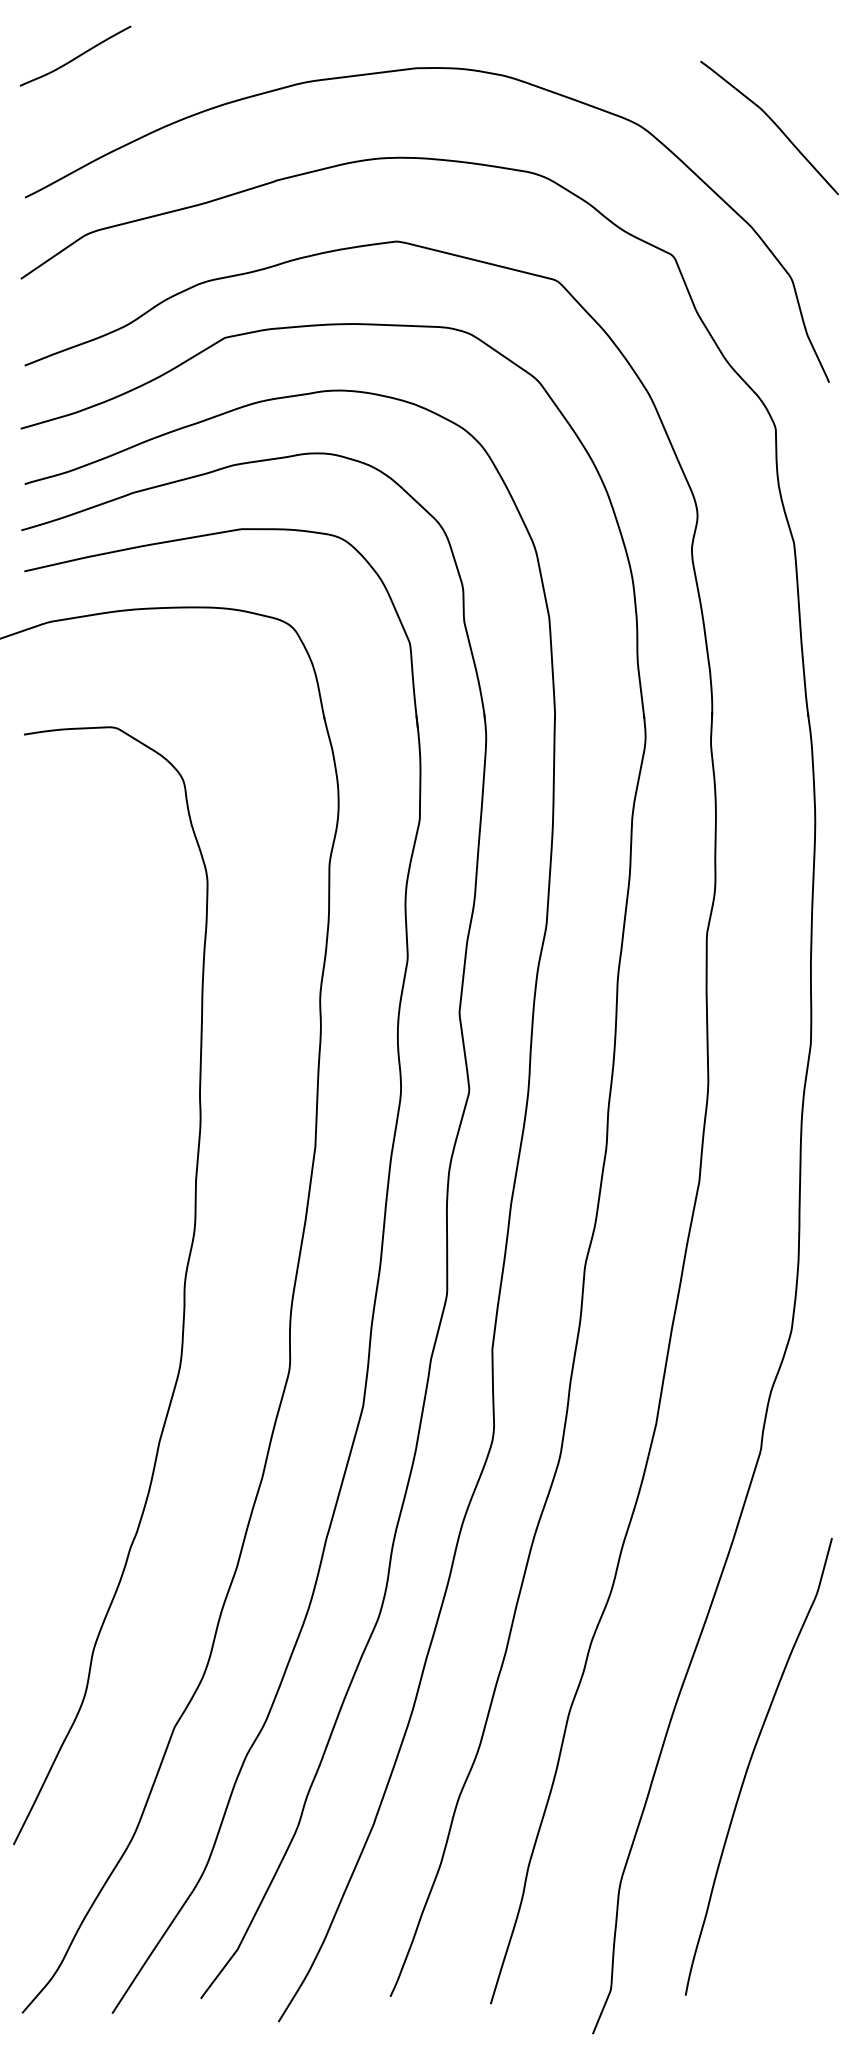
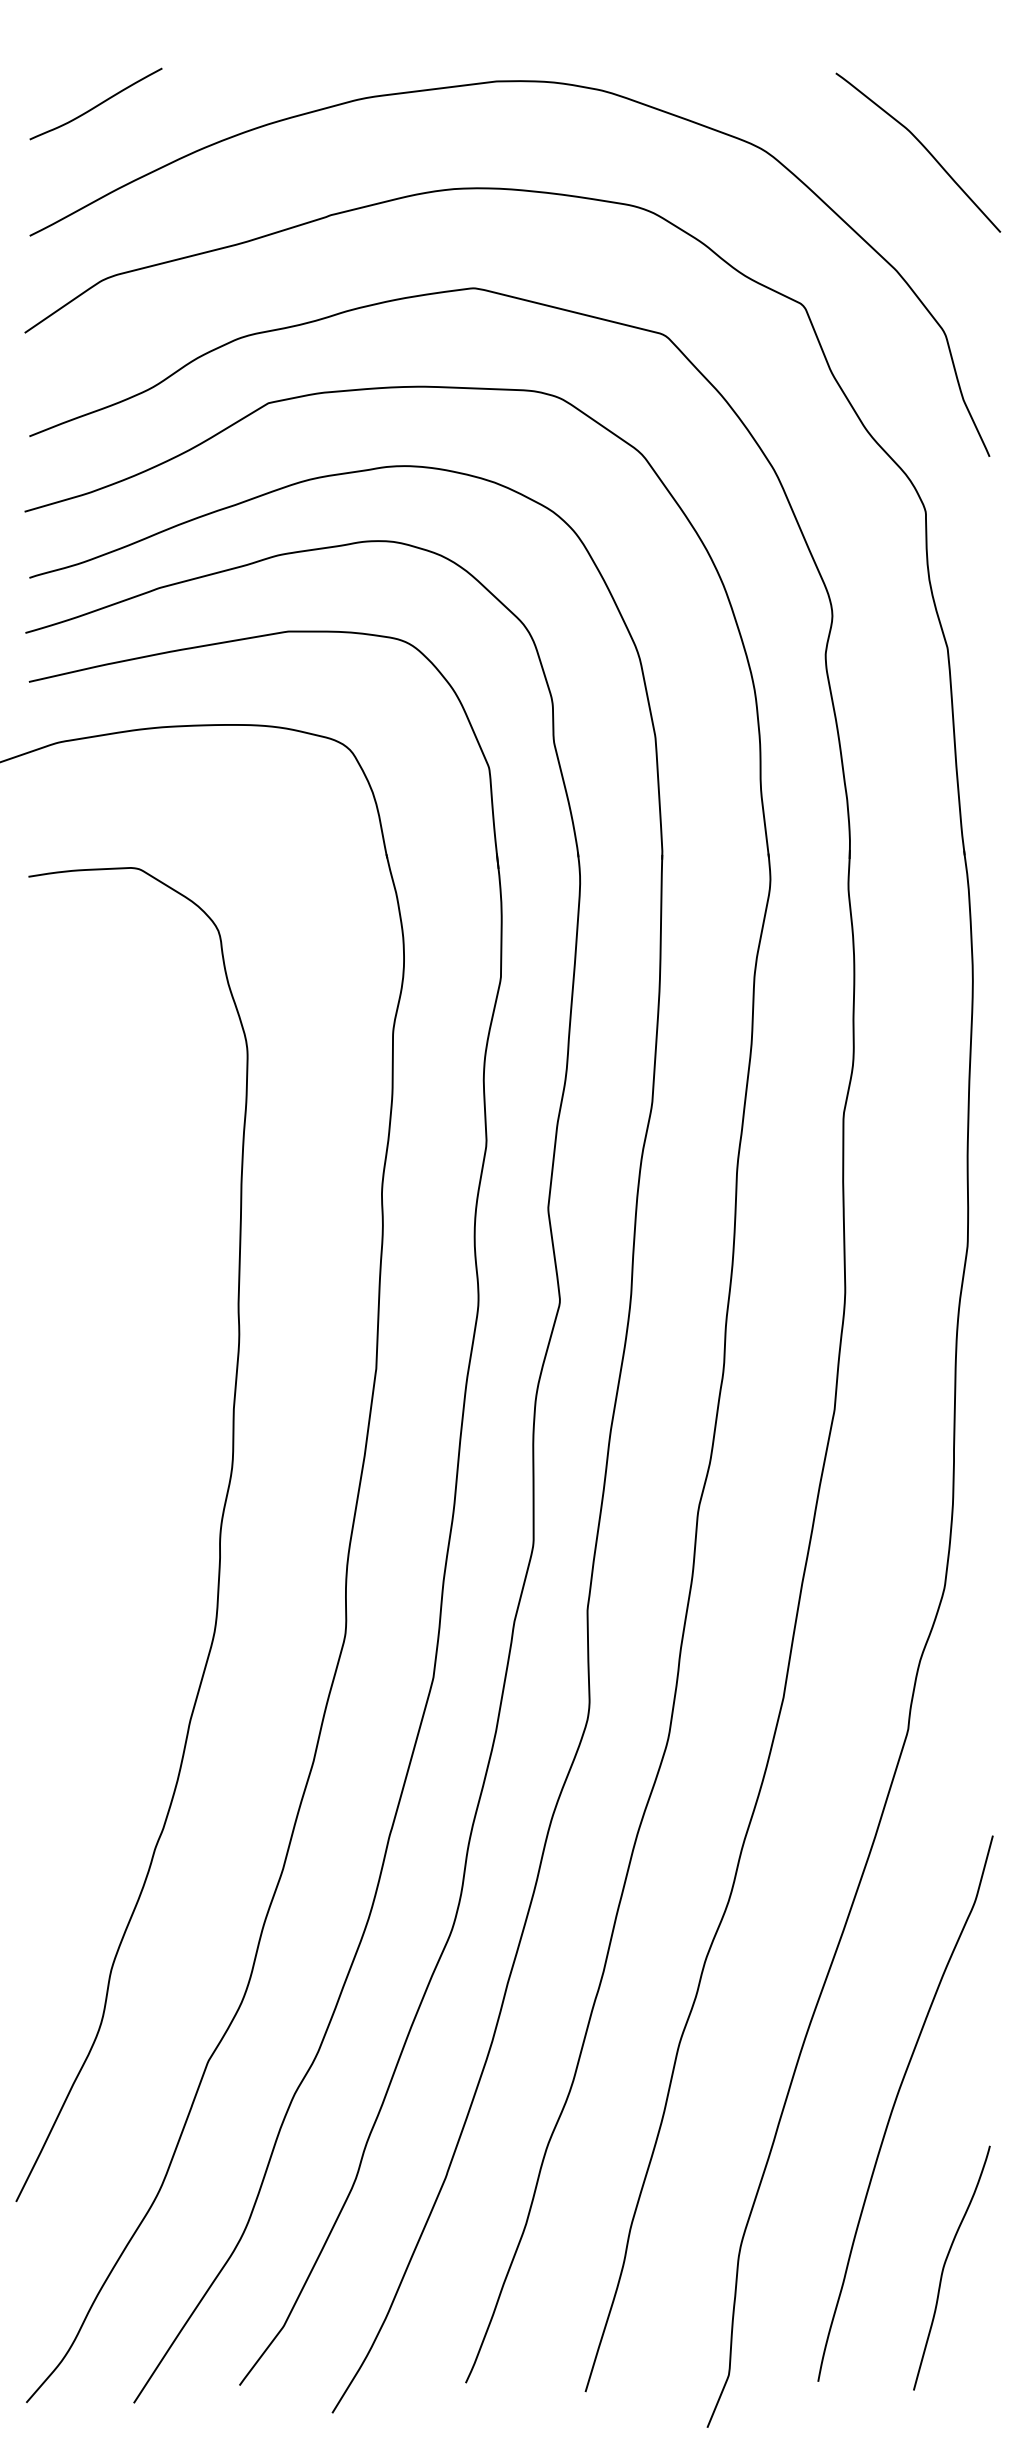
curve: (76, 56) -> (97, 104), moved
curve: (792, 1898) -> (945, 2265), added

